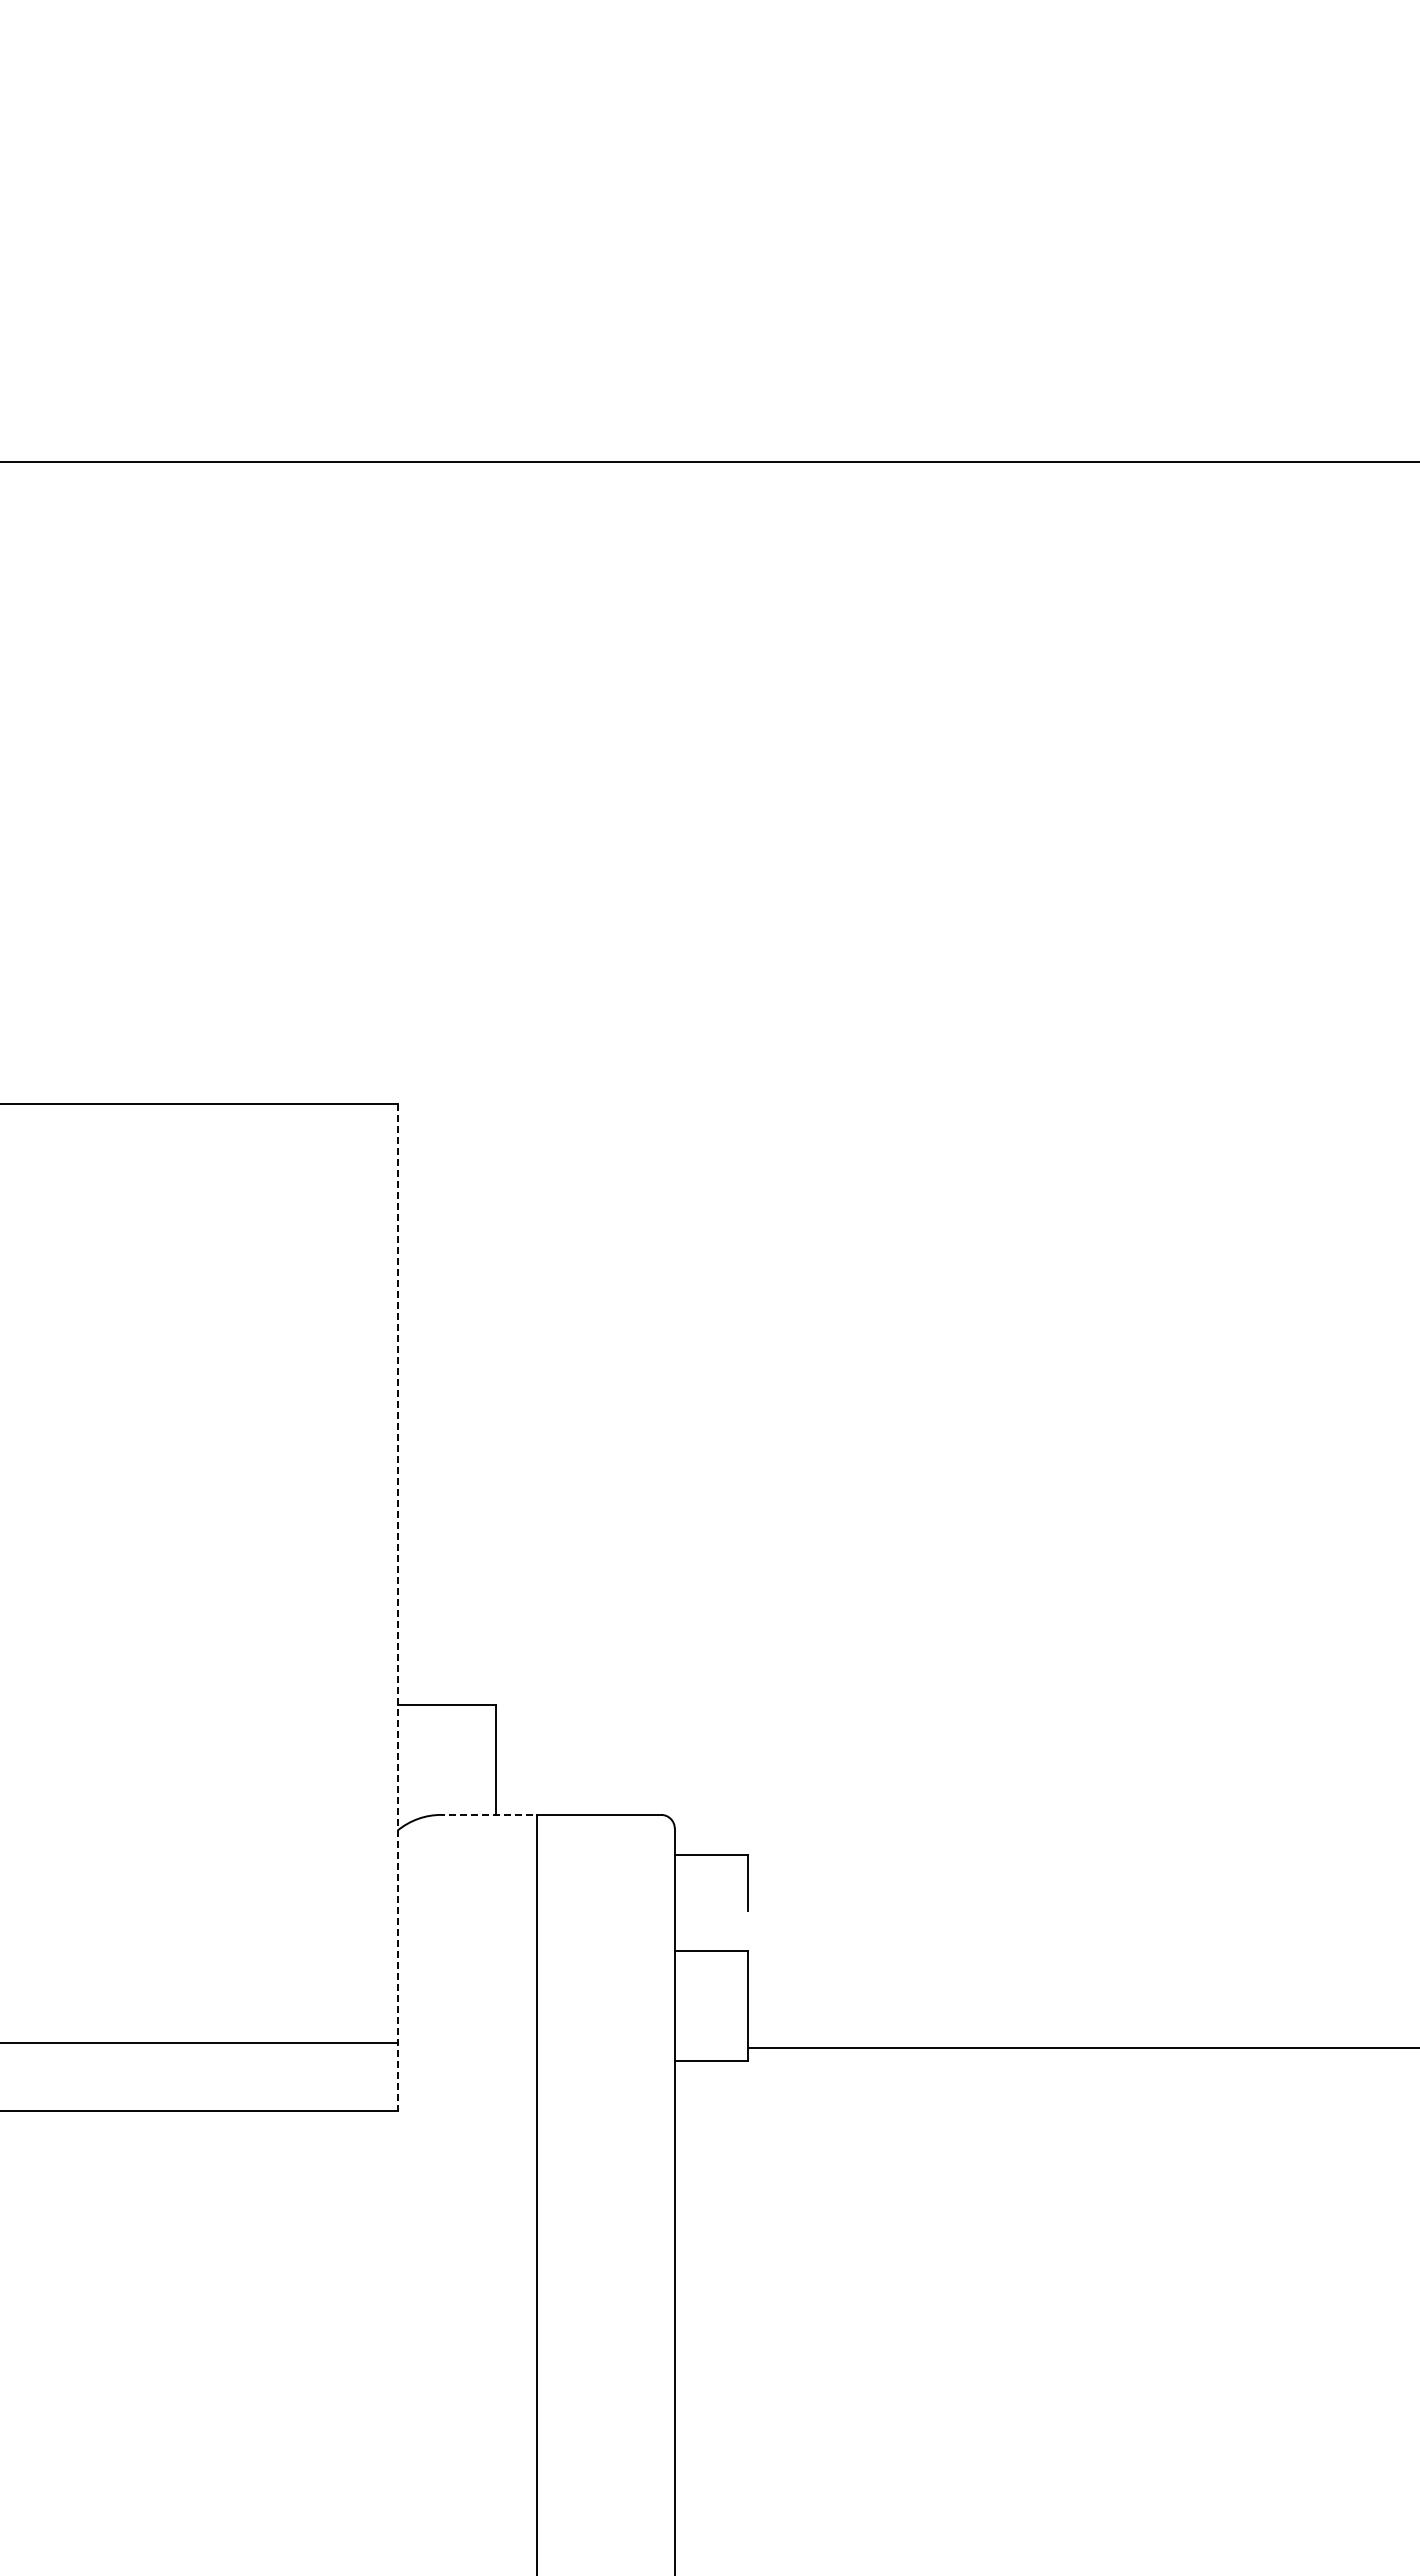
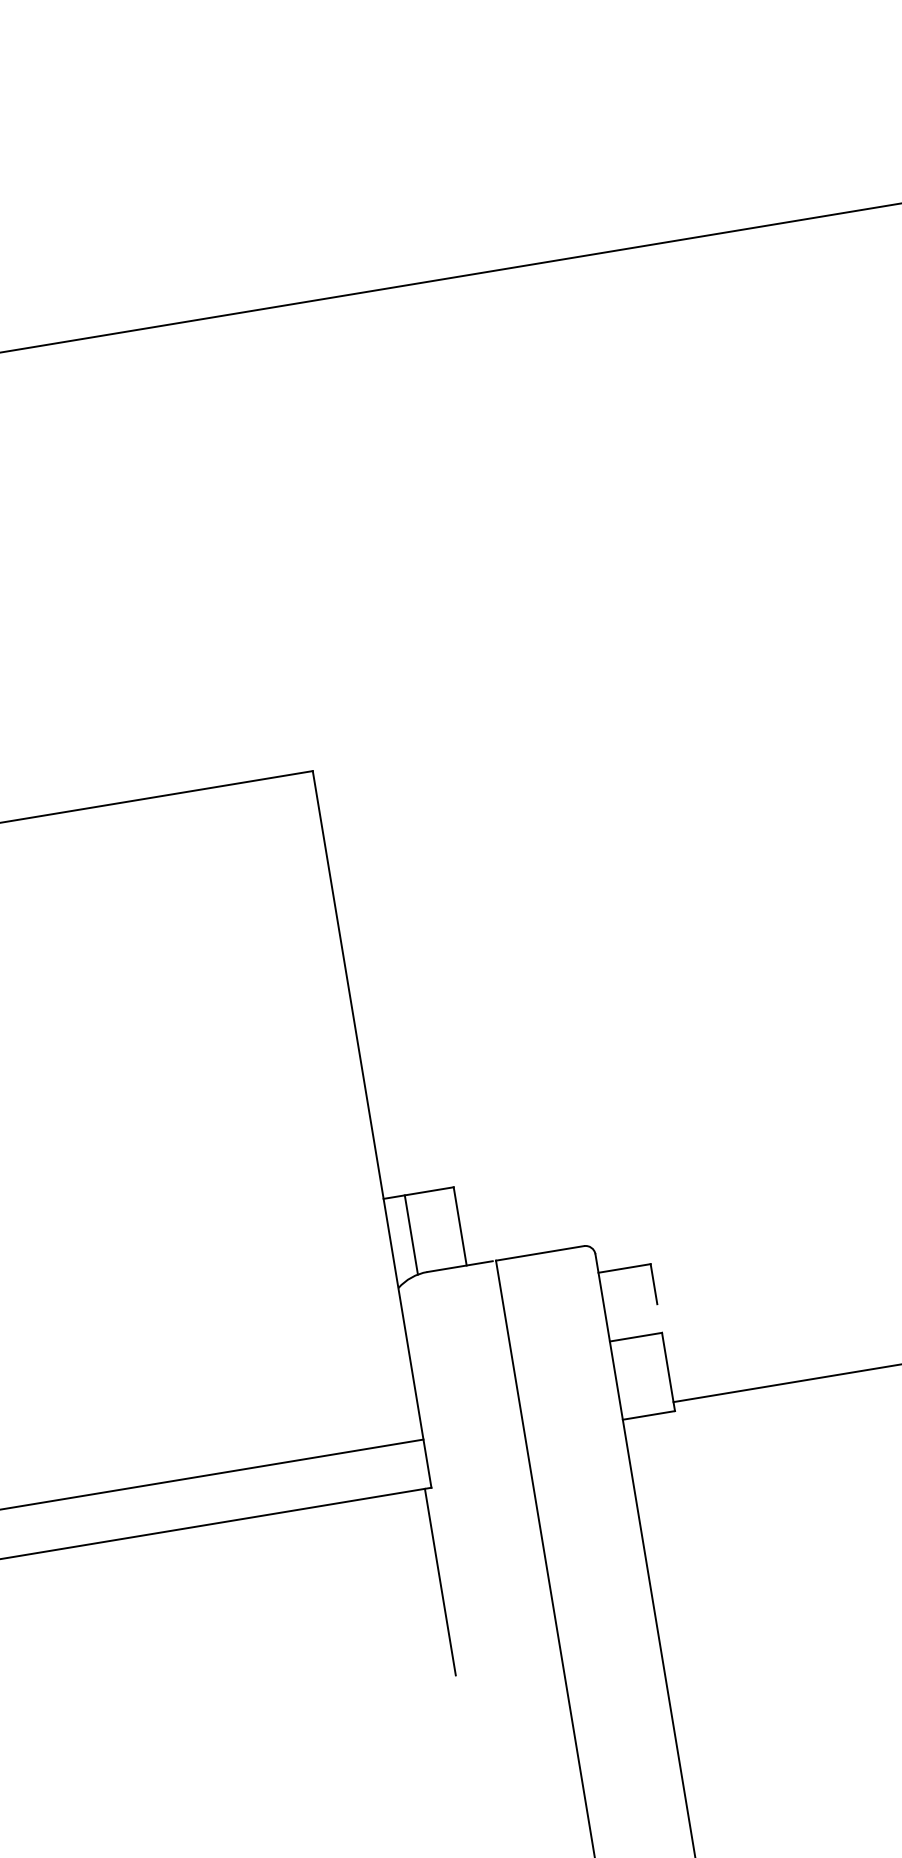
line: (397, 1608) -> (372, 1130), dashed -> solid
line: (427, 1760) -> (411, 1234), added
line: (487, 1814) -> (460, 1266), dashed -> solid
line: (388, 2241) -> (440, 1582), added

